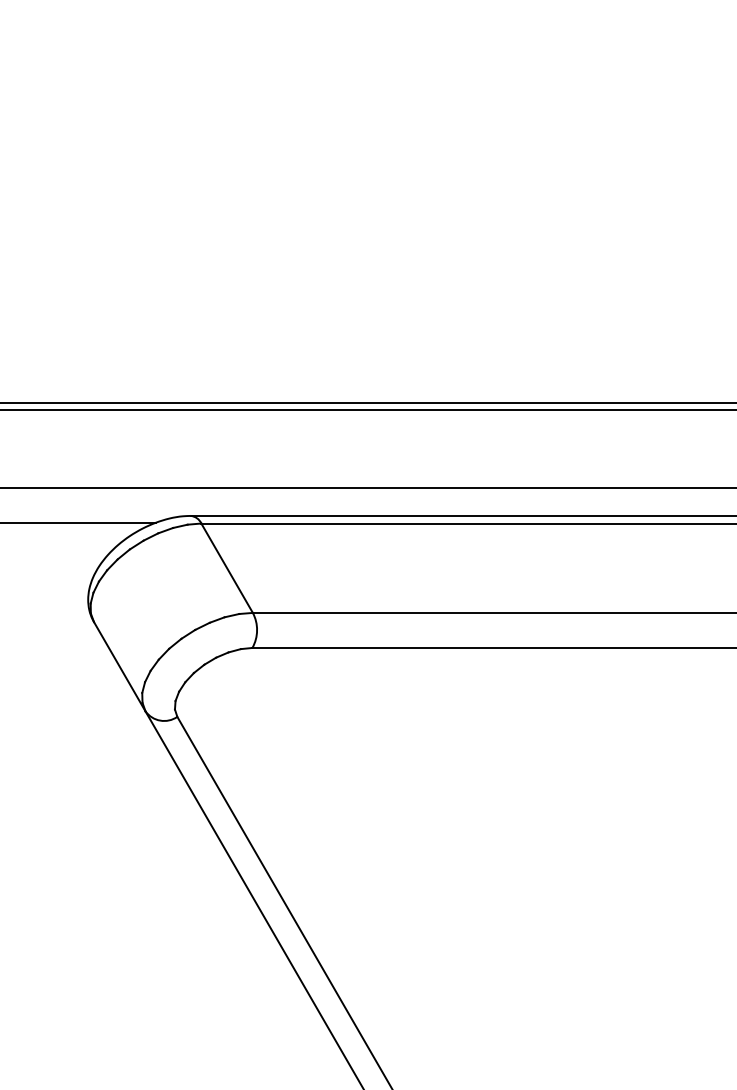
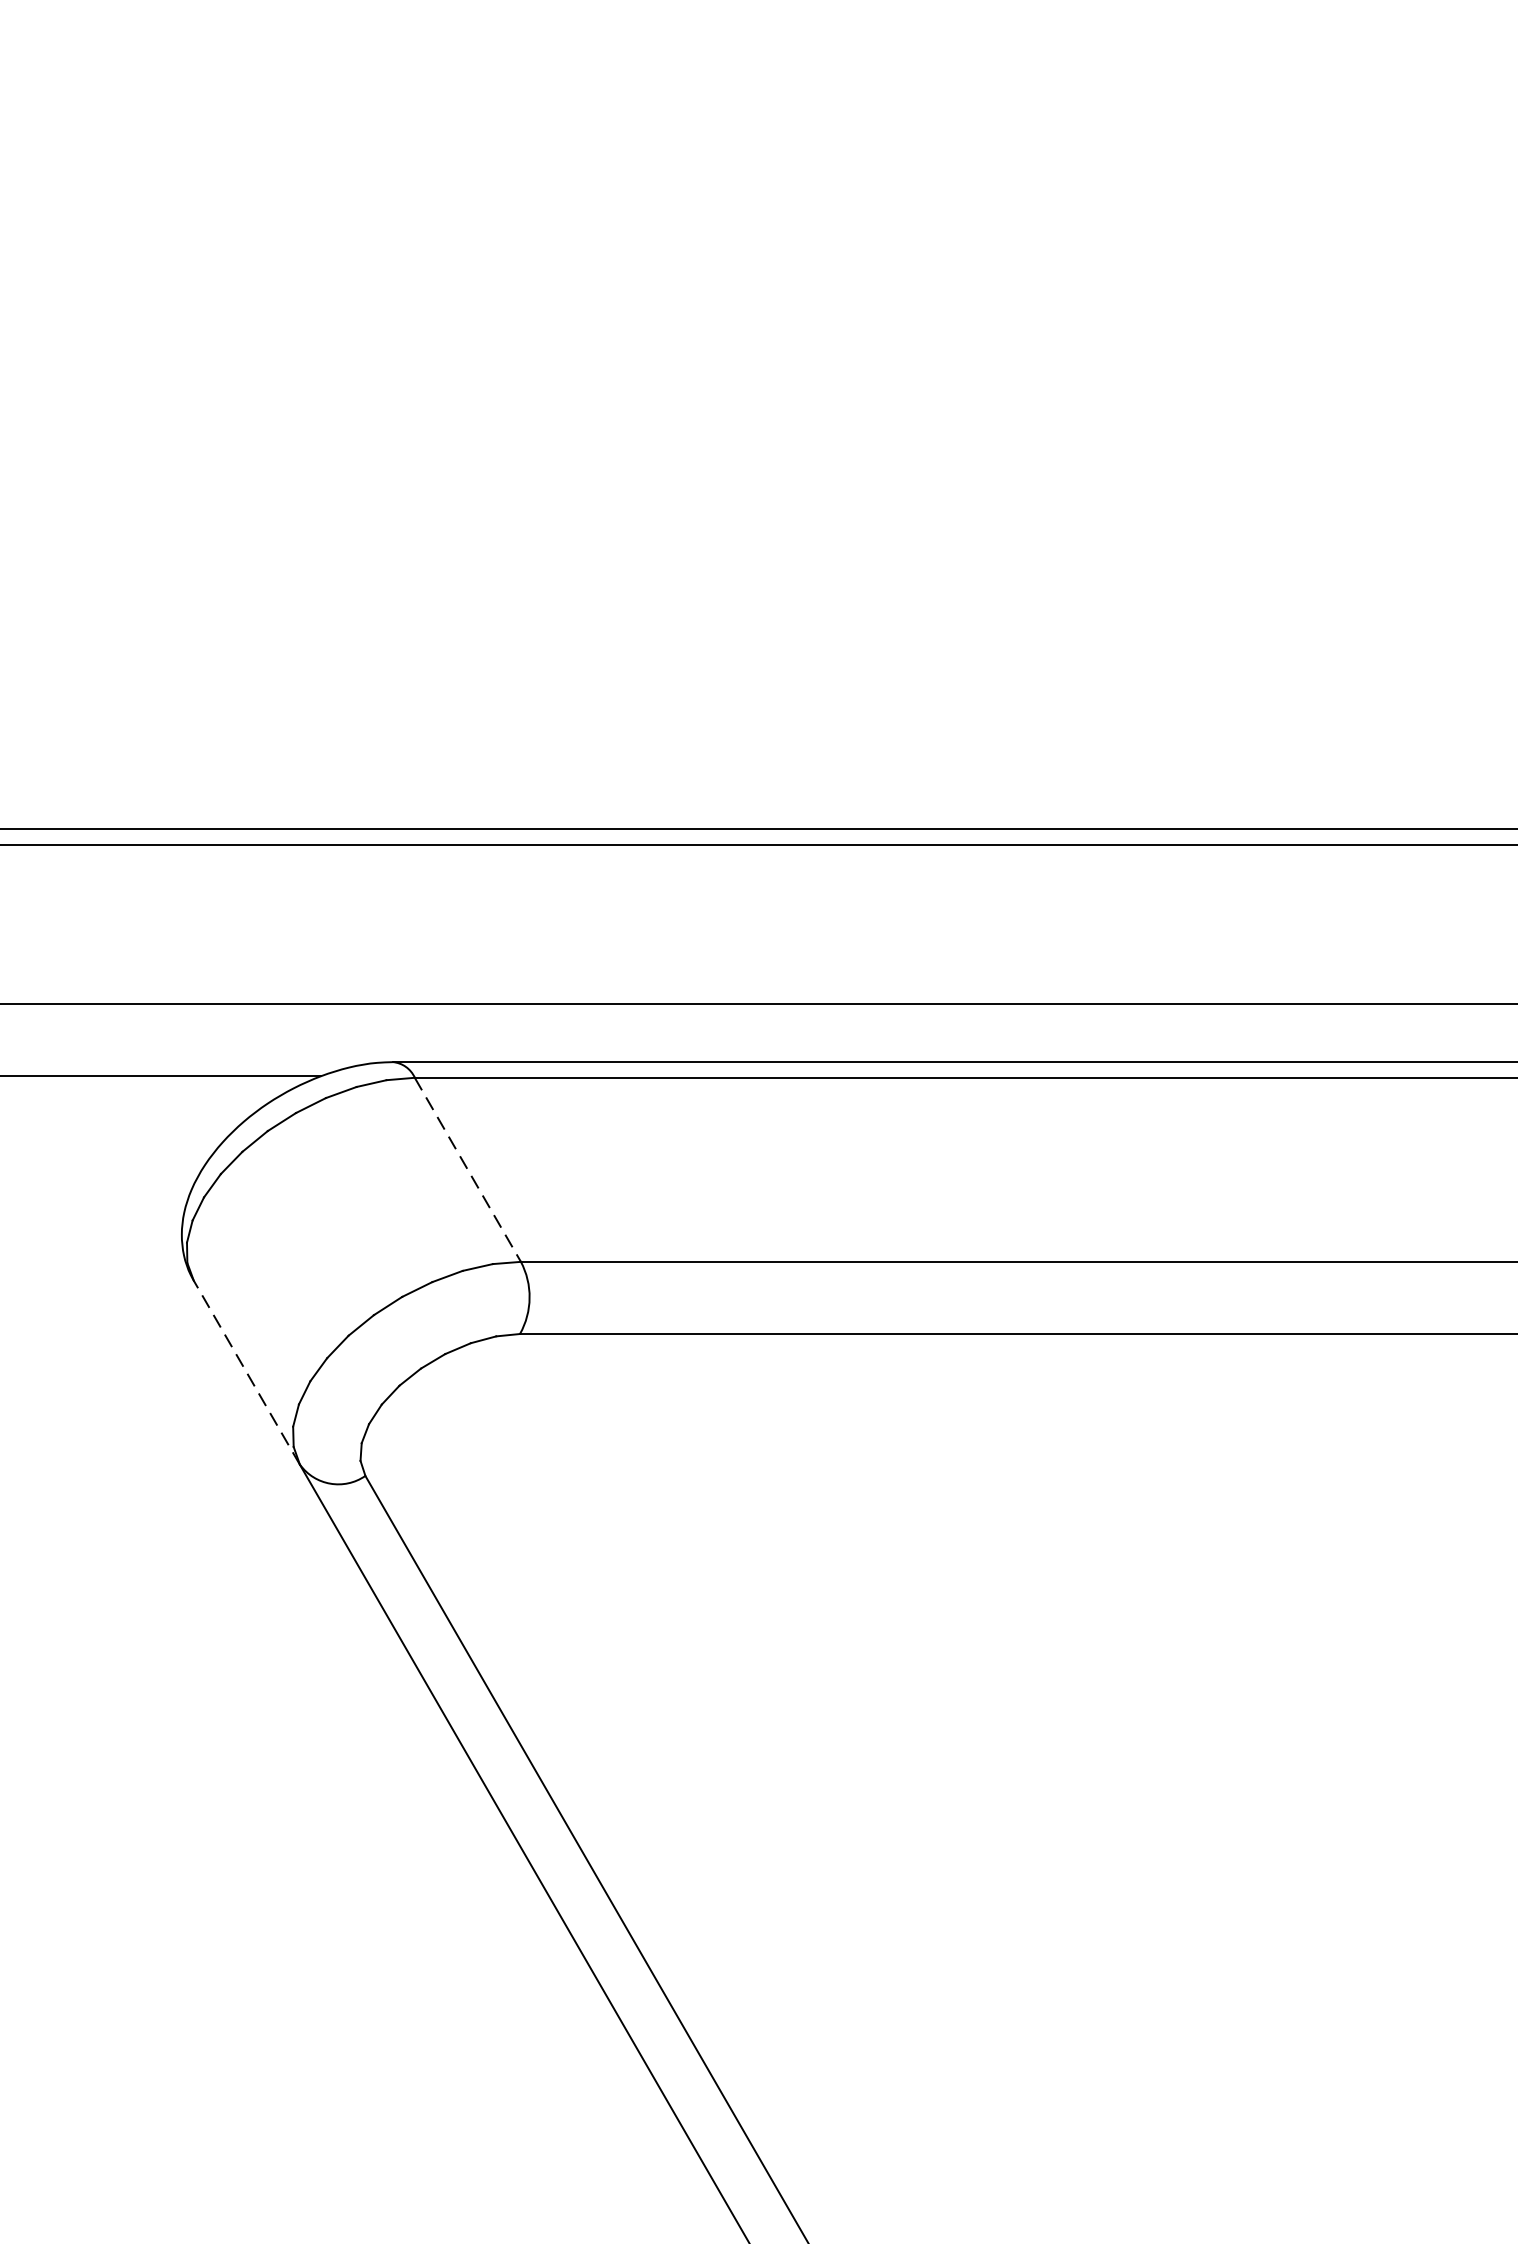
line: (227, 568) -> (468, 1170), solid -> dashed
line: (119, 666) -> (246, 1372), solid -> dashed

